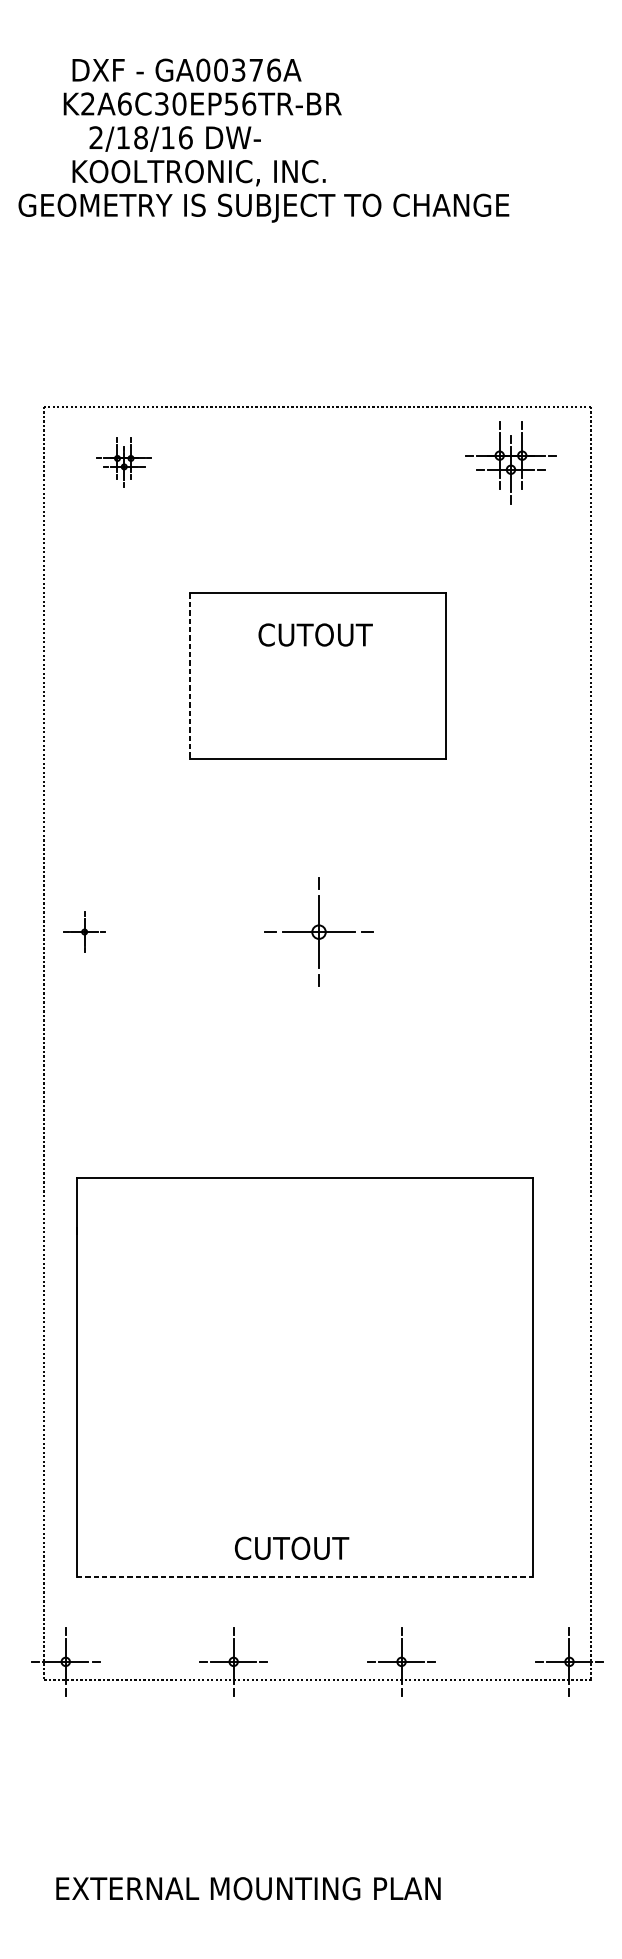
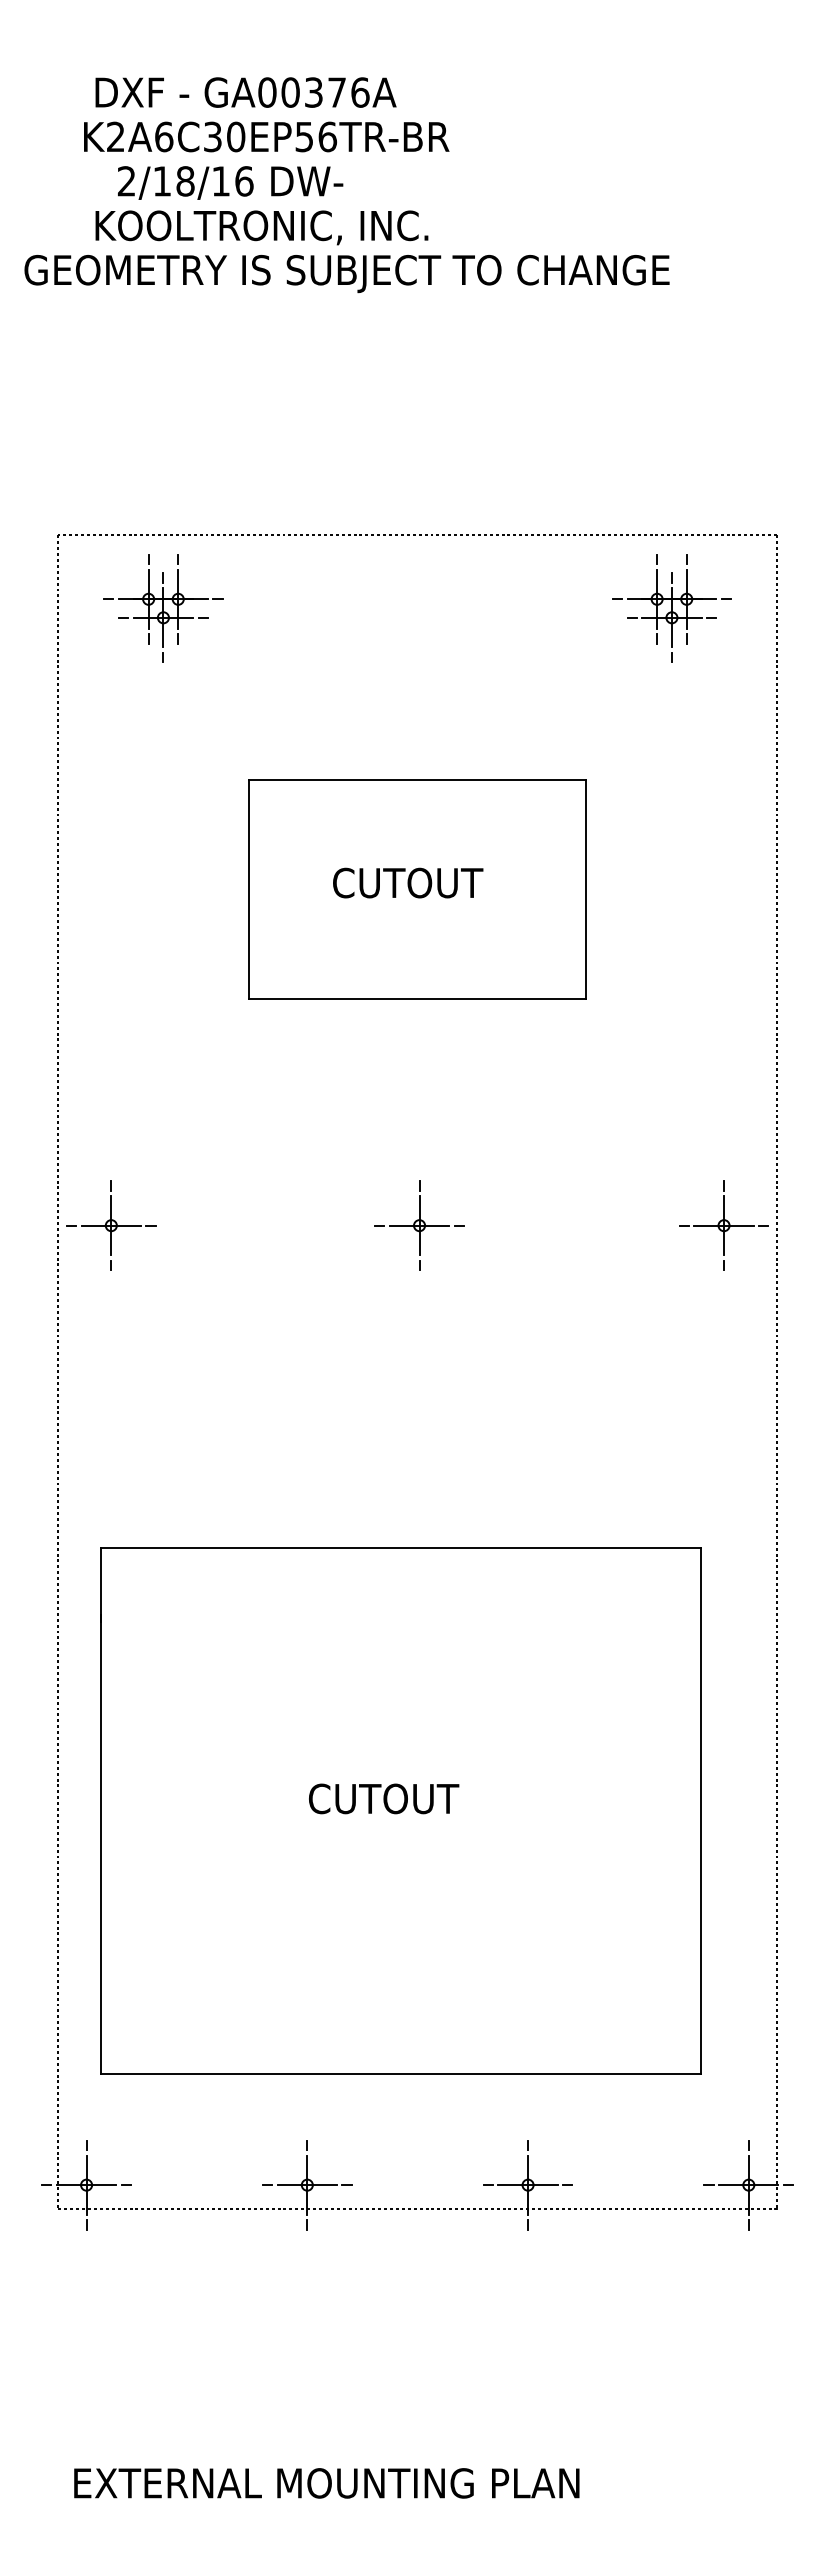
part: (124, 462) -> (163, 608), size x1.67
text: (315, 634) -> (408, 882), moved
line: (189, 677) -> (249, 890), dashed -> solid
part: (84, 931) -> (111, 1225), size x1.67
part: (318, 931) -> (419, 1225), size x0.62
part: (550, 931) -> (723, 1225), added
text: (292, 1548) -> (384, 1798), moved
line: (305, 1576) -> (401, 2073), dashed -> solid

